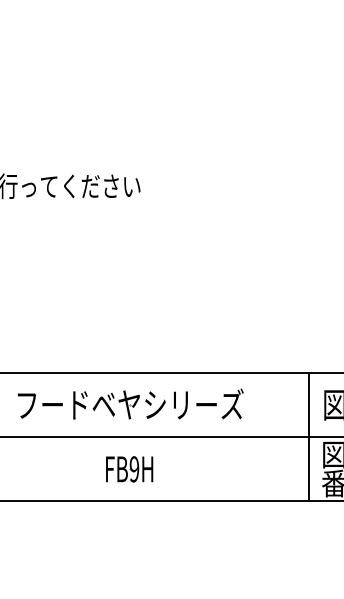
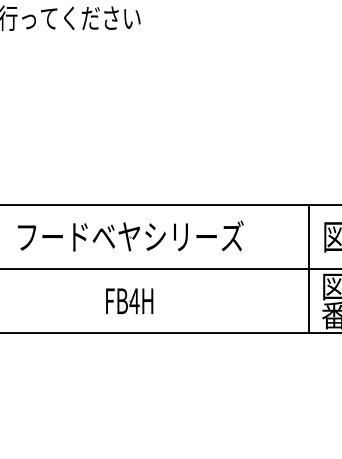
text: (134, 469) -> (134, 301), FB9H -> FB4H

